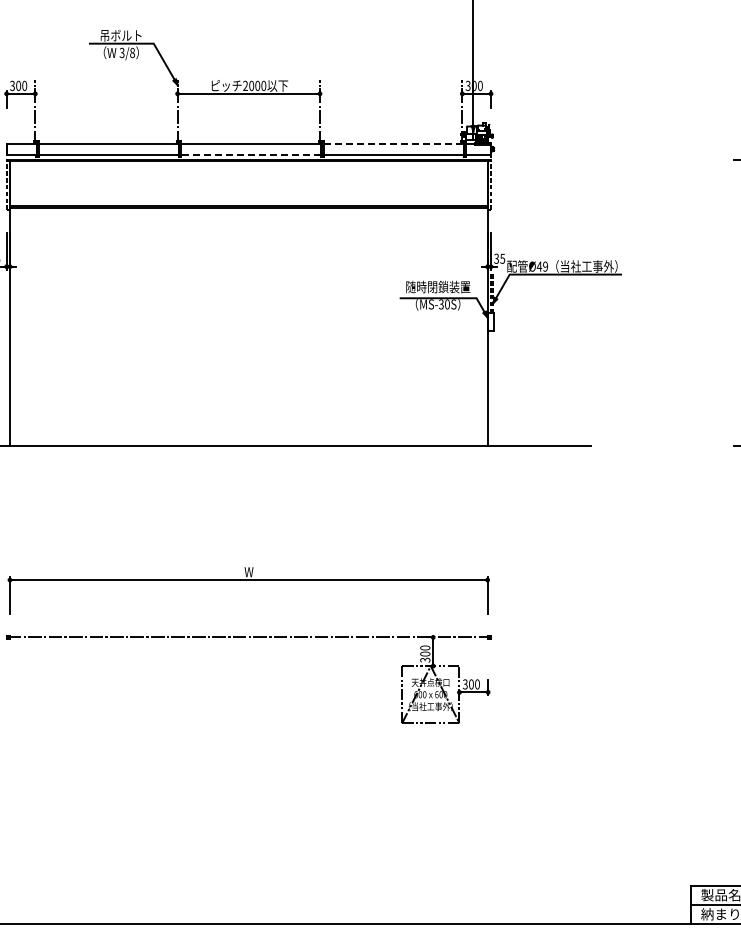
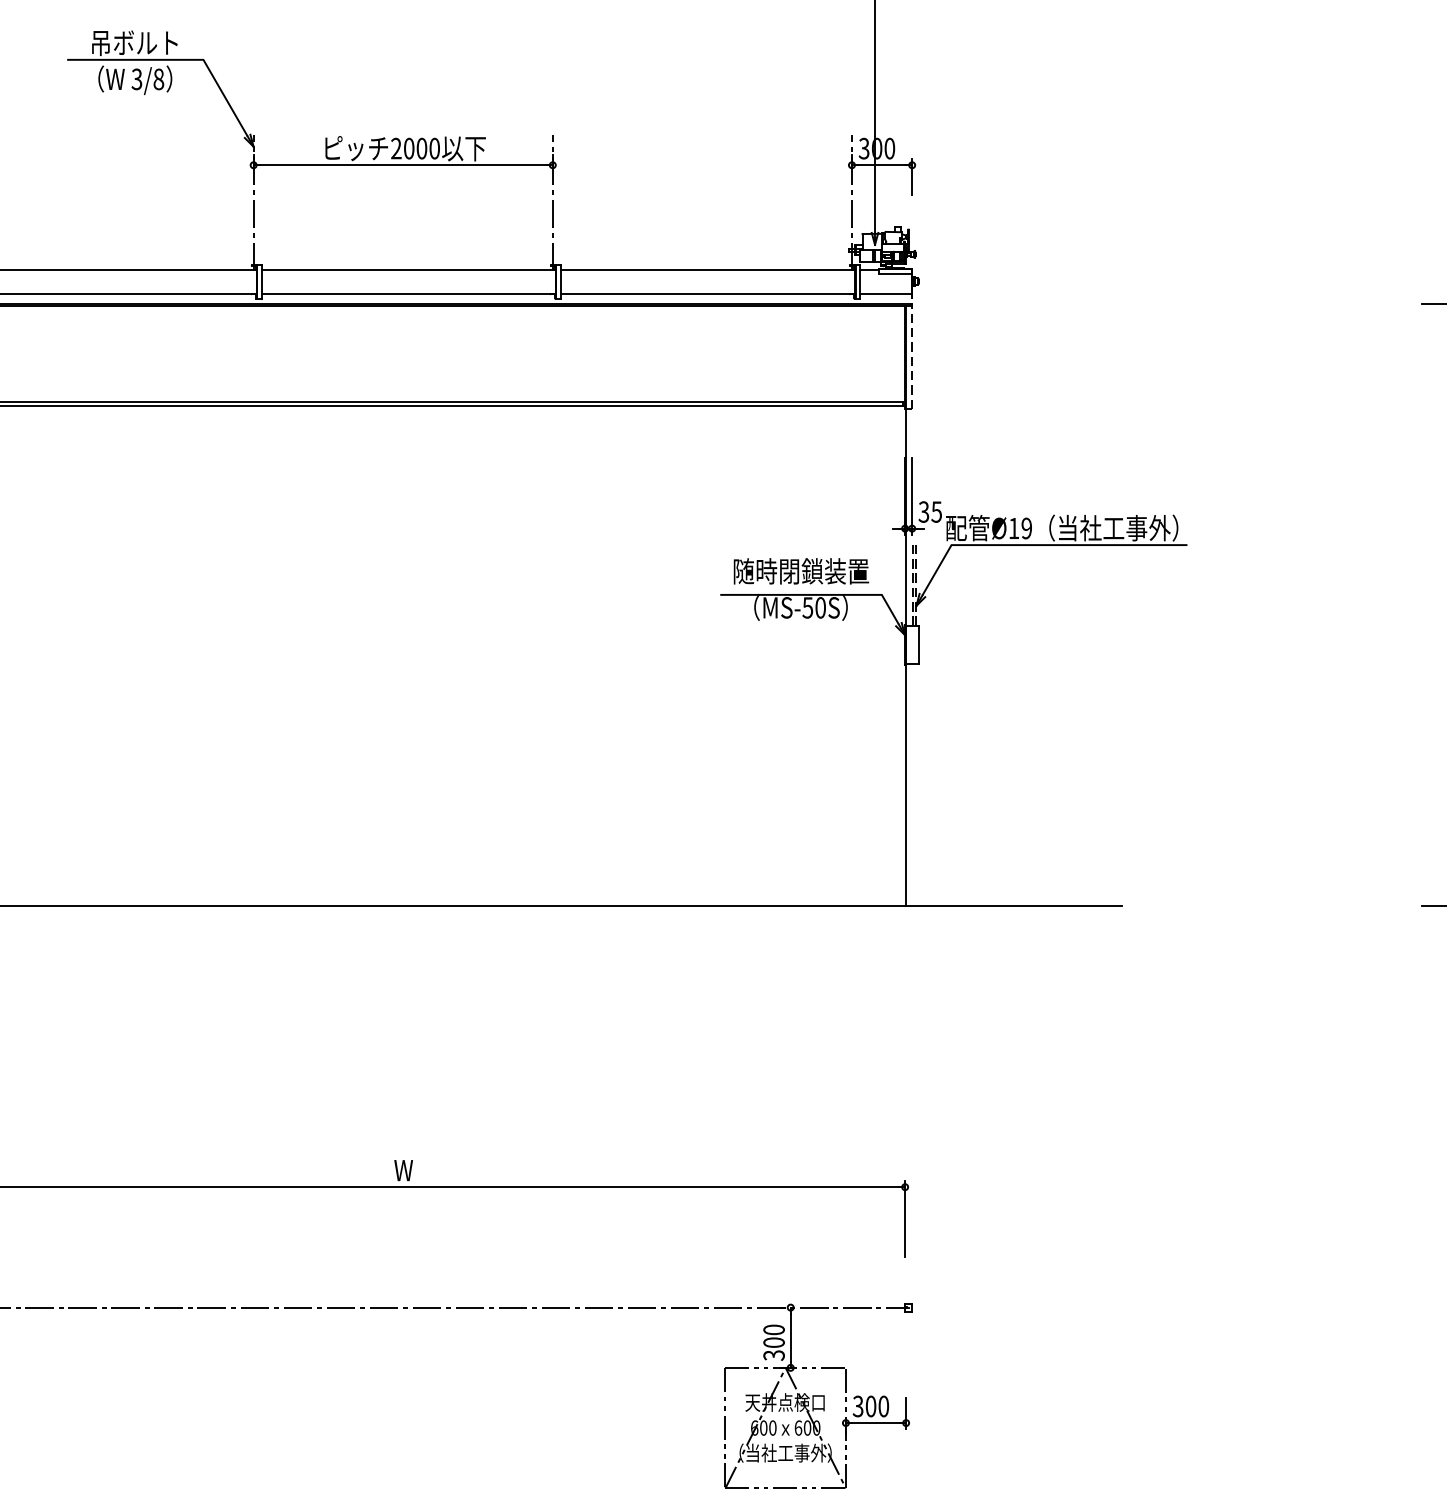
line: (393, 143) -> (707, 269), dashed -> solid
line: (251, 154) -> (408, 292), dashed -> solid
text: (539, 266) -> (1014, 528), Ø49 -> Ø19
text: (441, 303) -> (808, 605), MS-30S -> MS-50S

